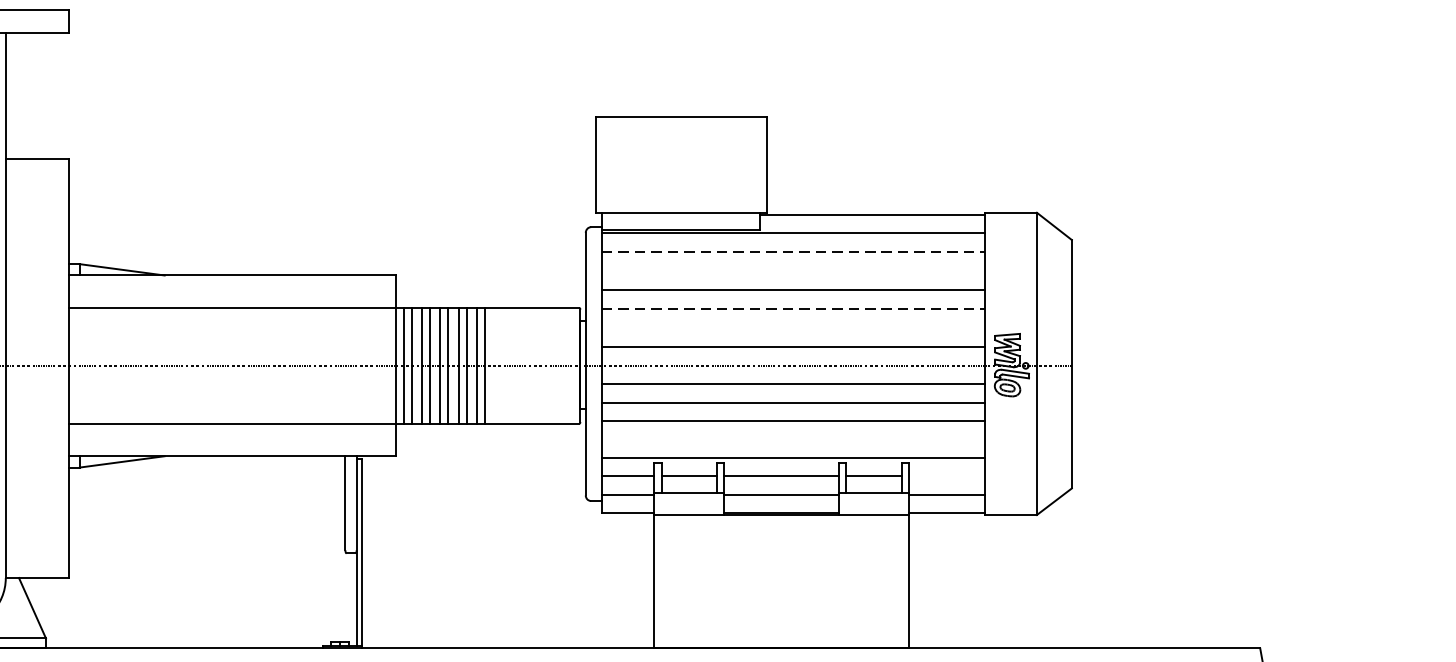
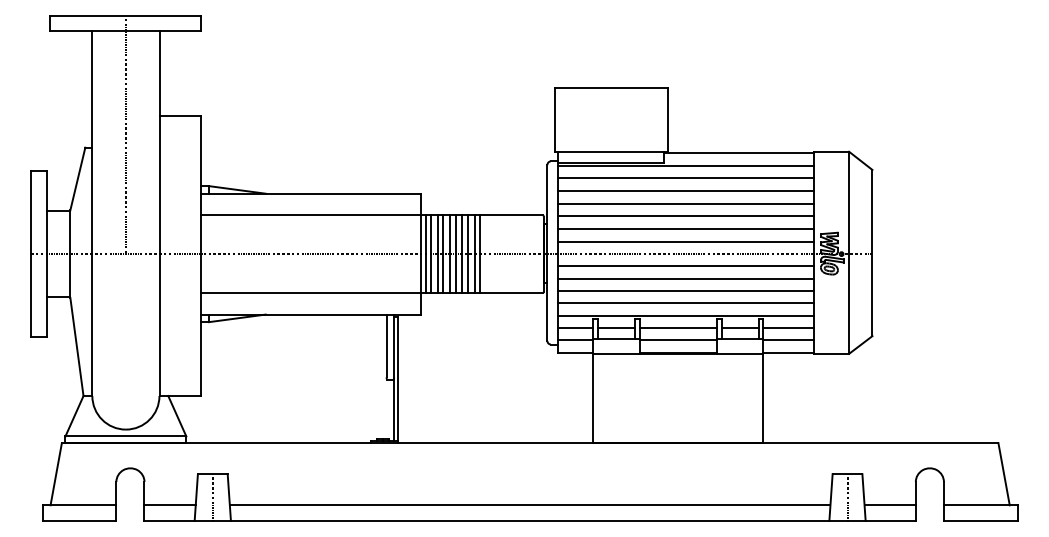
line: (793, 252) -> (686, 178), dashed -> solid
line: (793, 270) -> (686, 190), added
line: (793, 309) -> (686, 216), dashed -> solid
line: (793, 327) -> (686, 228), added
line: (793, 439) -> (686, 303), added
line: (946, 477) -> (788, 328), added

